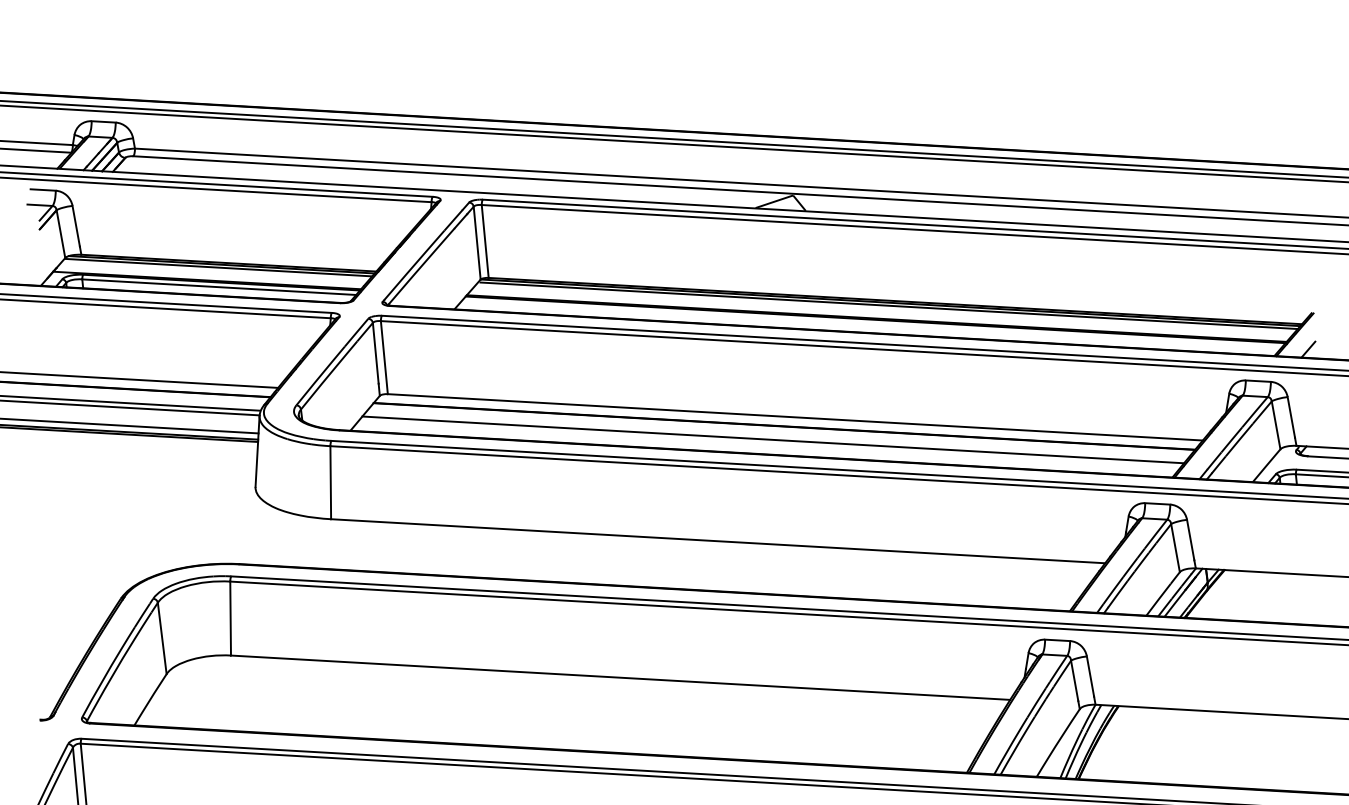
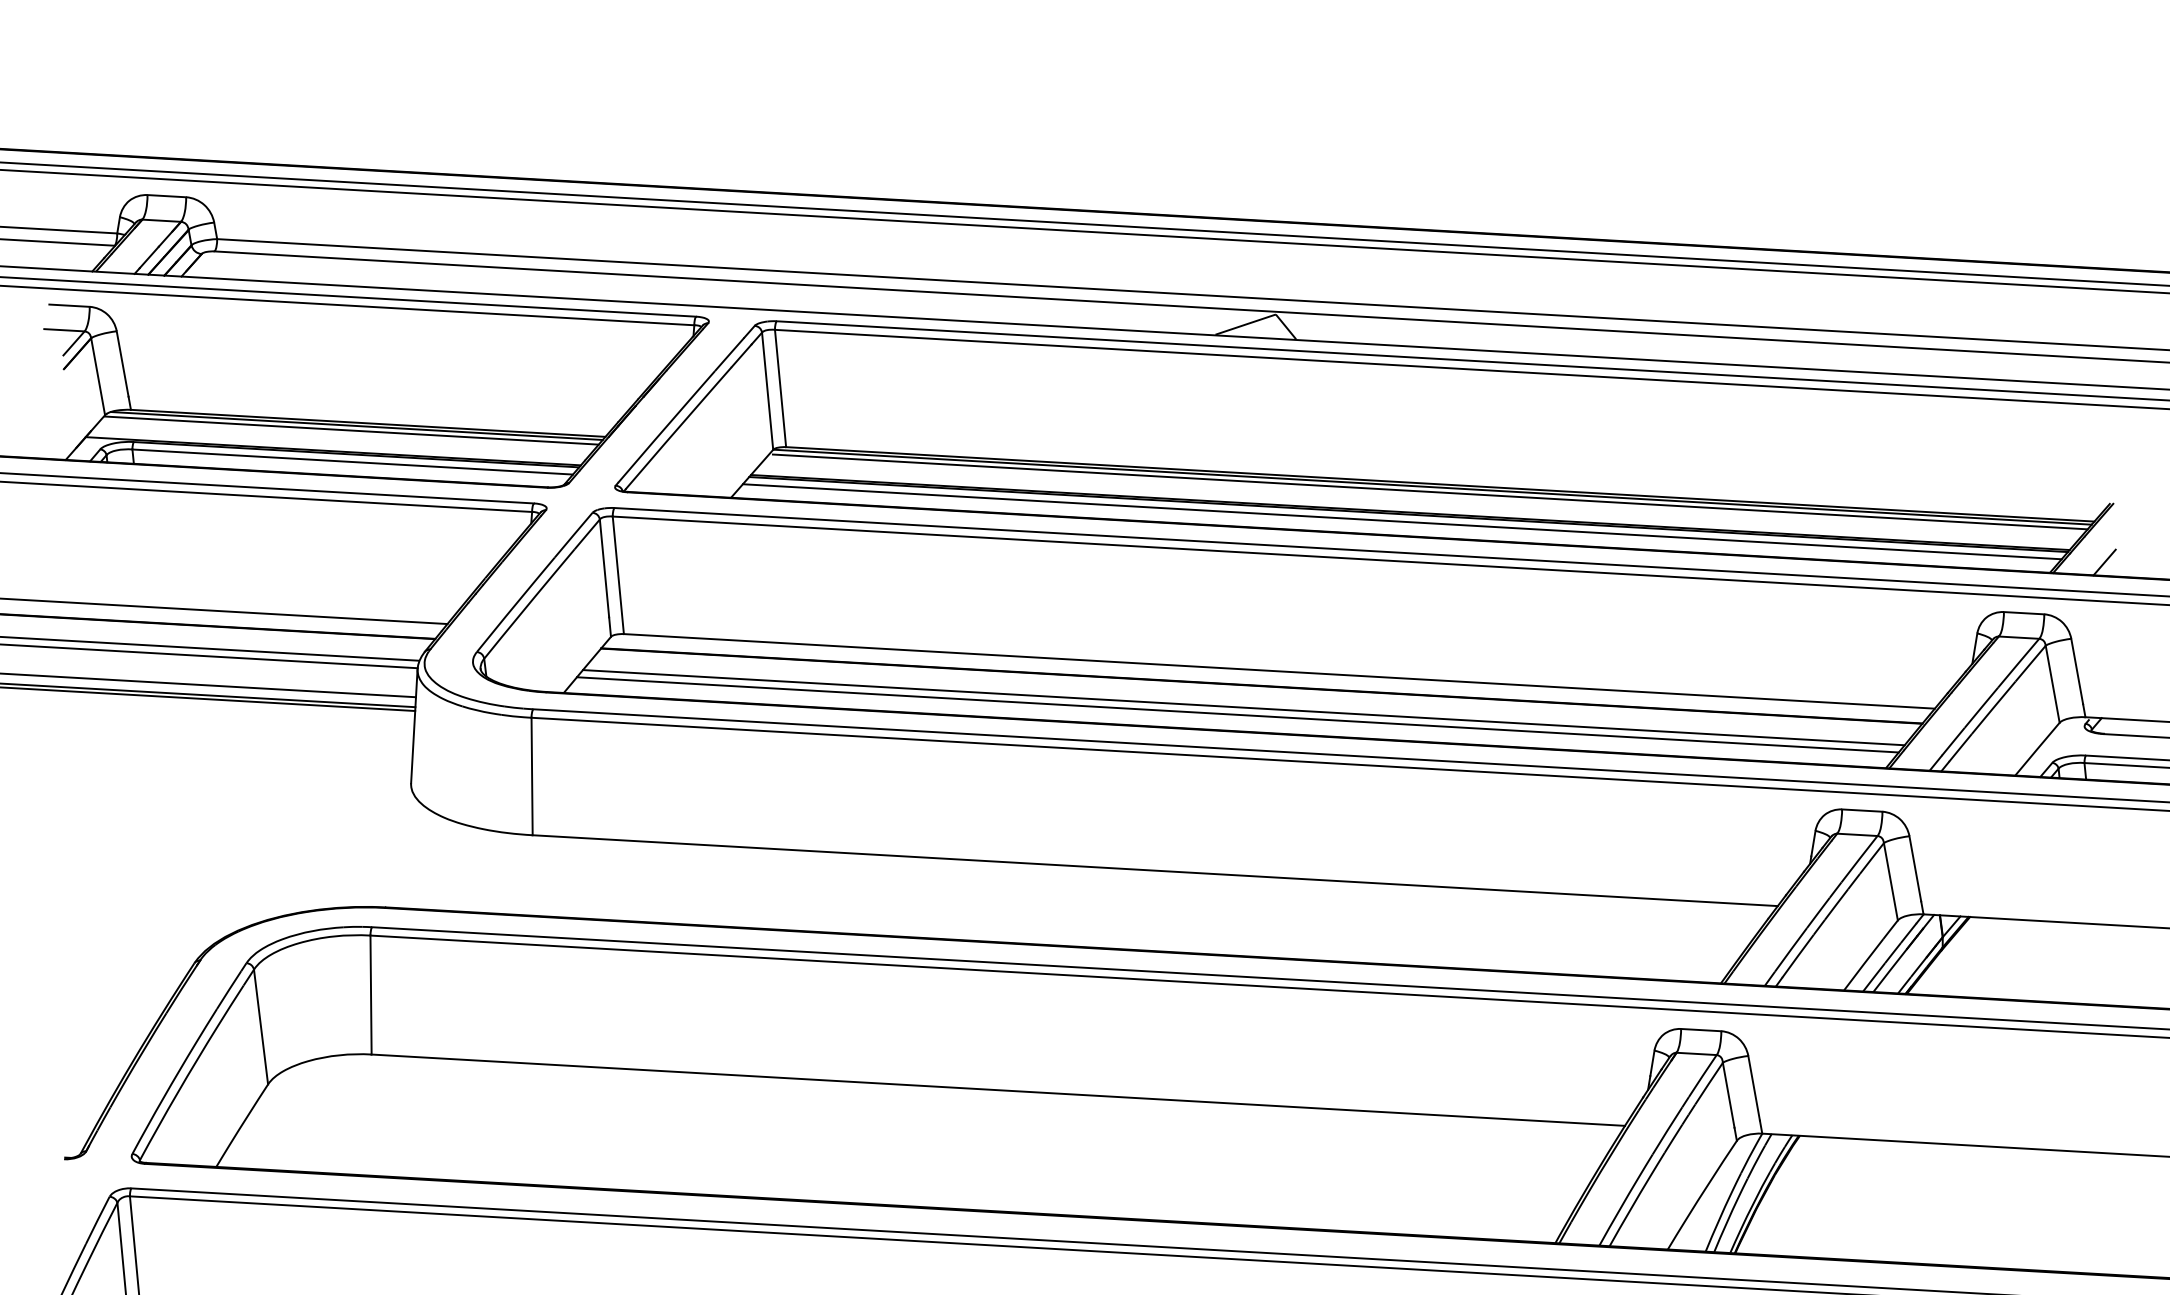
line: (871, 324) -> (1401, 522), added
line: (769, 444) -> (1237, 715), added

